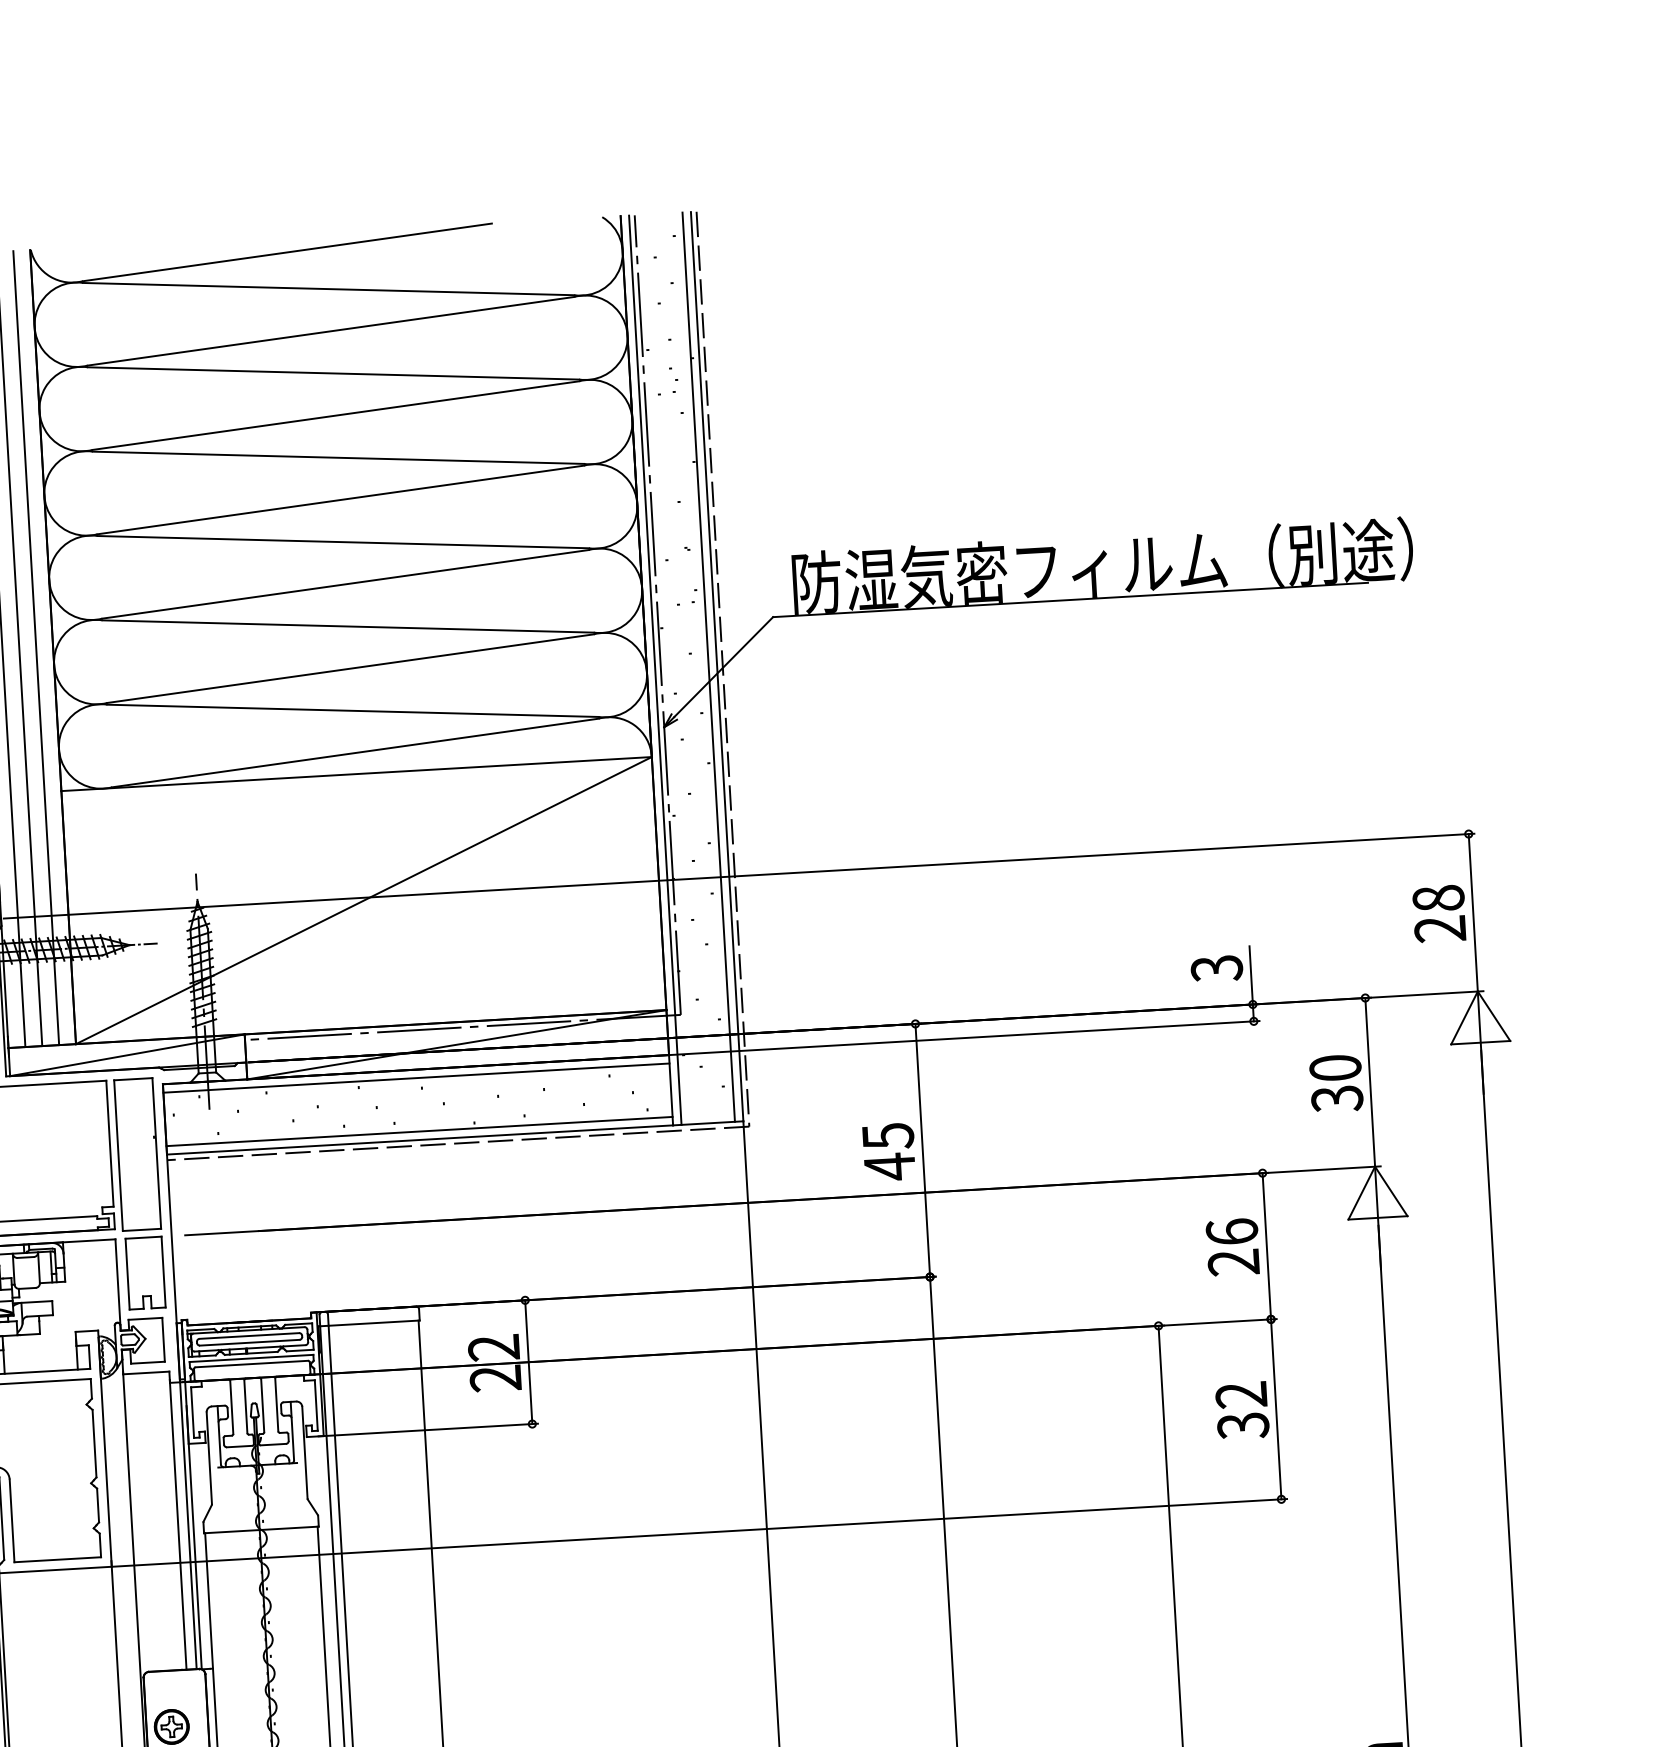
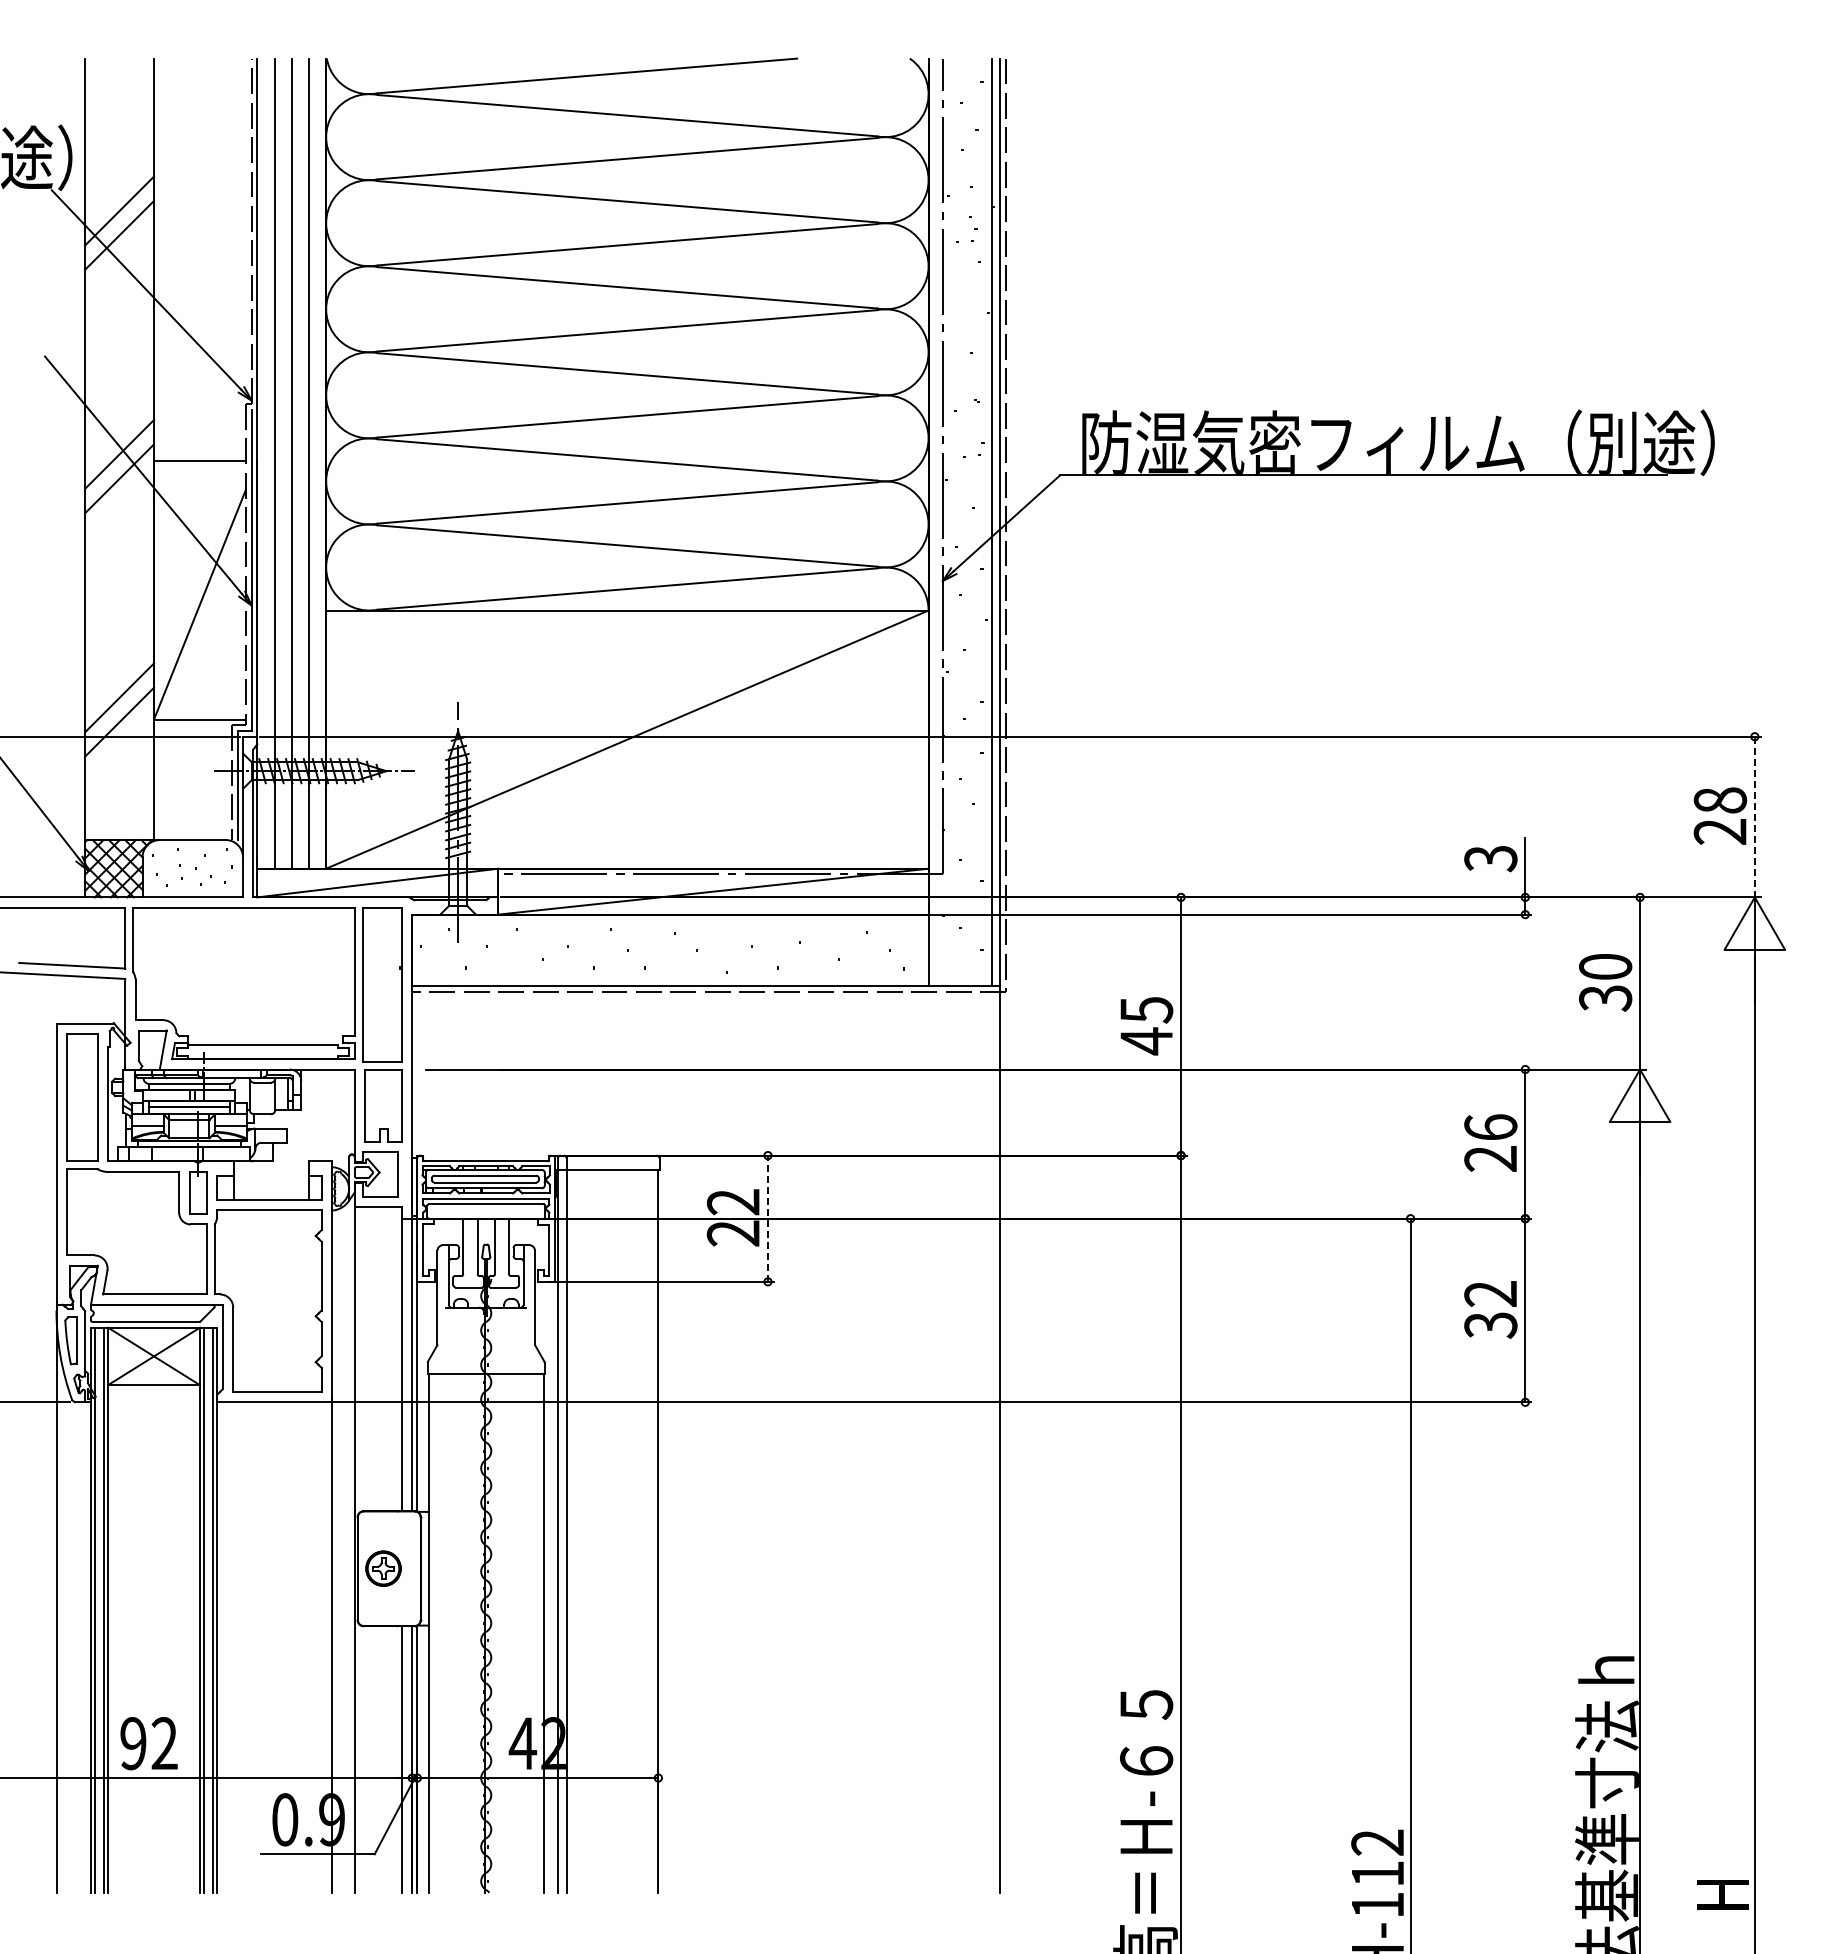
line: (655, 670) -> (937, 522), removed
line: (1472, 913) -> (1754, 817), solid -> dashed
line: (416, 1078) -> (670, 923), removed
line: (419, 1131) -> (670, 977), removed
line: (528, 1362) -> (767, 1218), solid -> dashed

